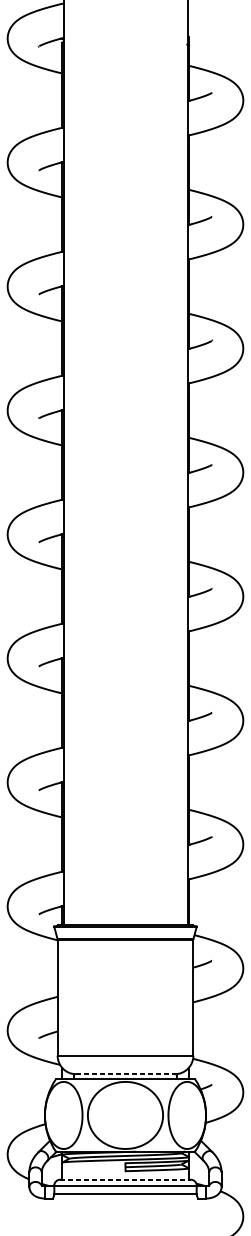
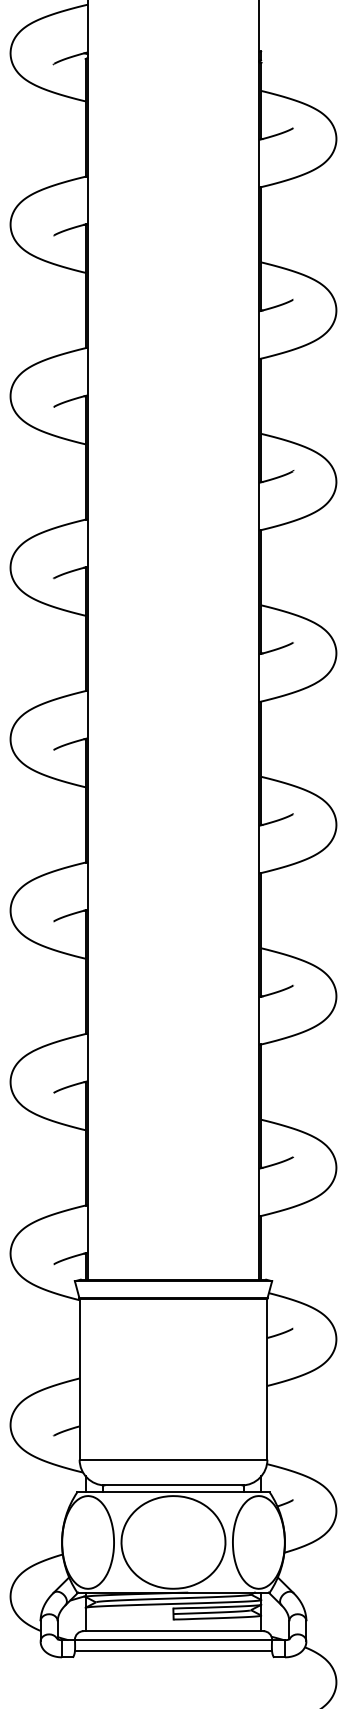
line: (125, 1074) -> (173, 1485), dashed -> solid
line: (126, 1179) -> (174, 1631), dashed -> solid

